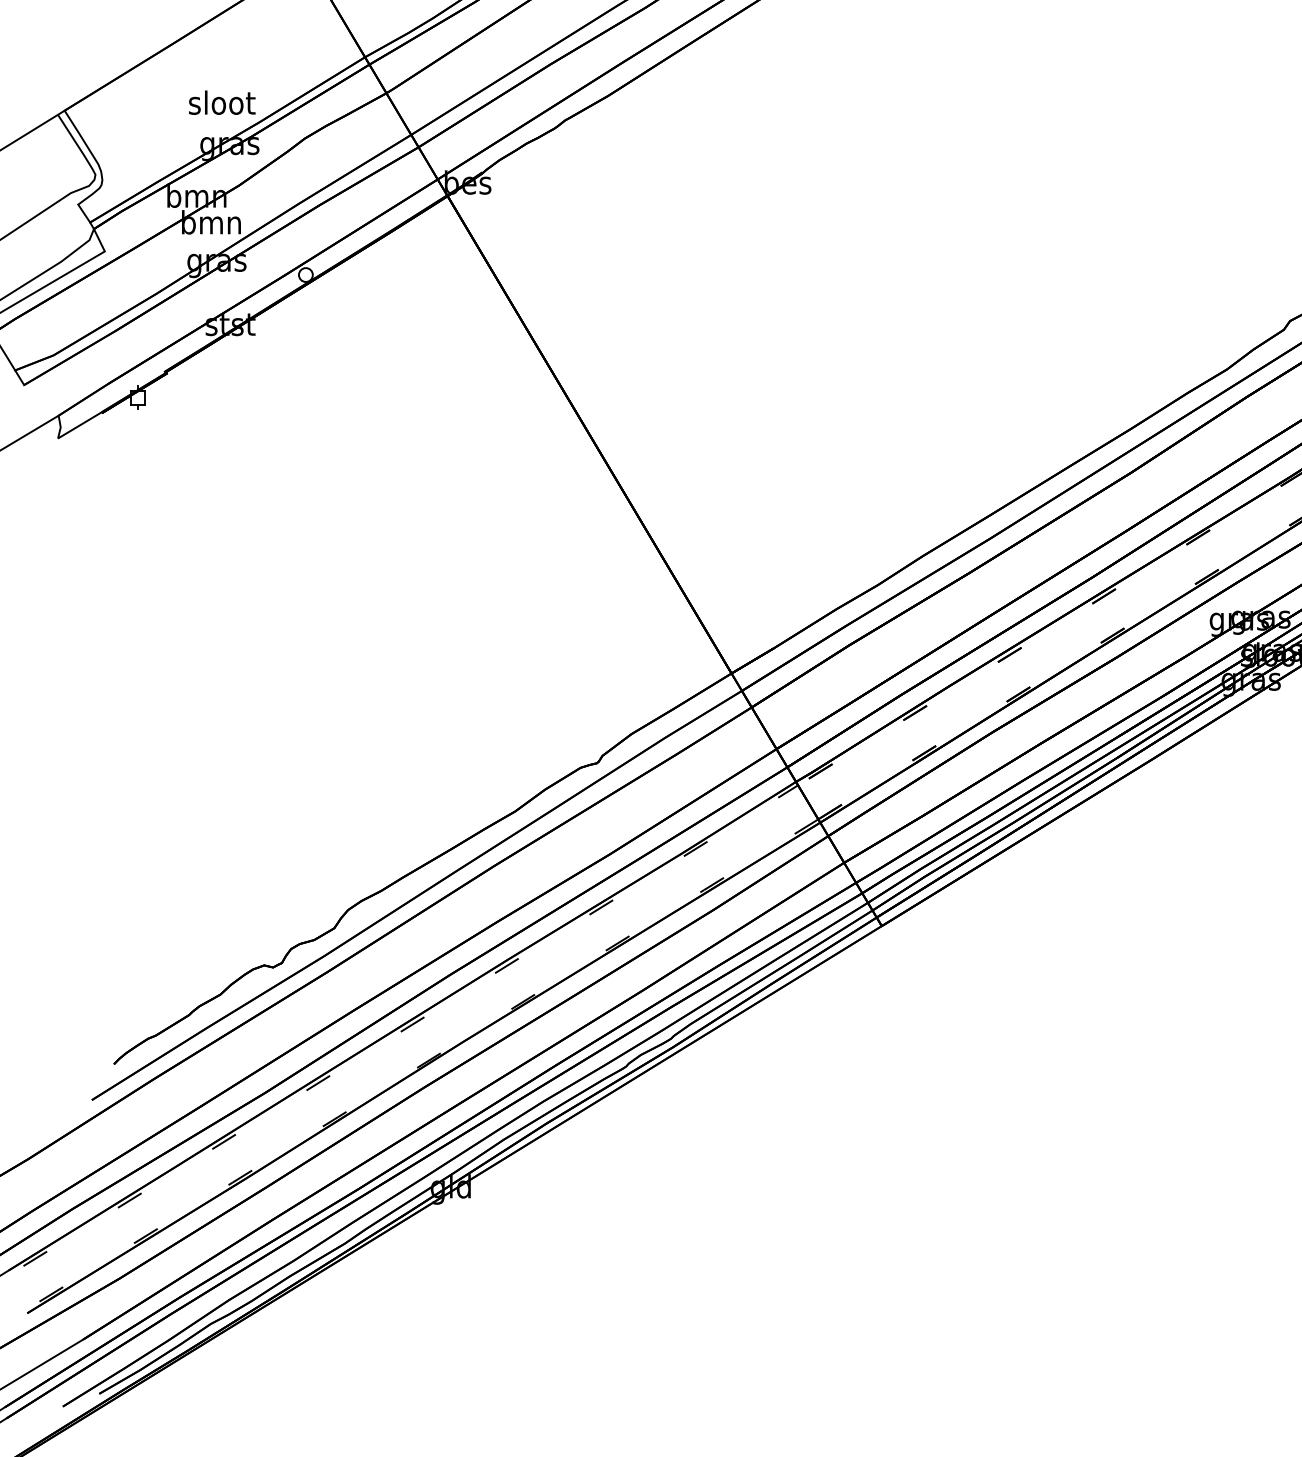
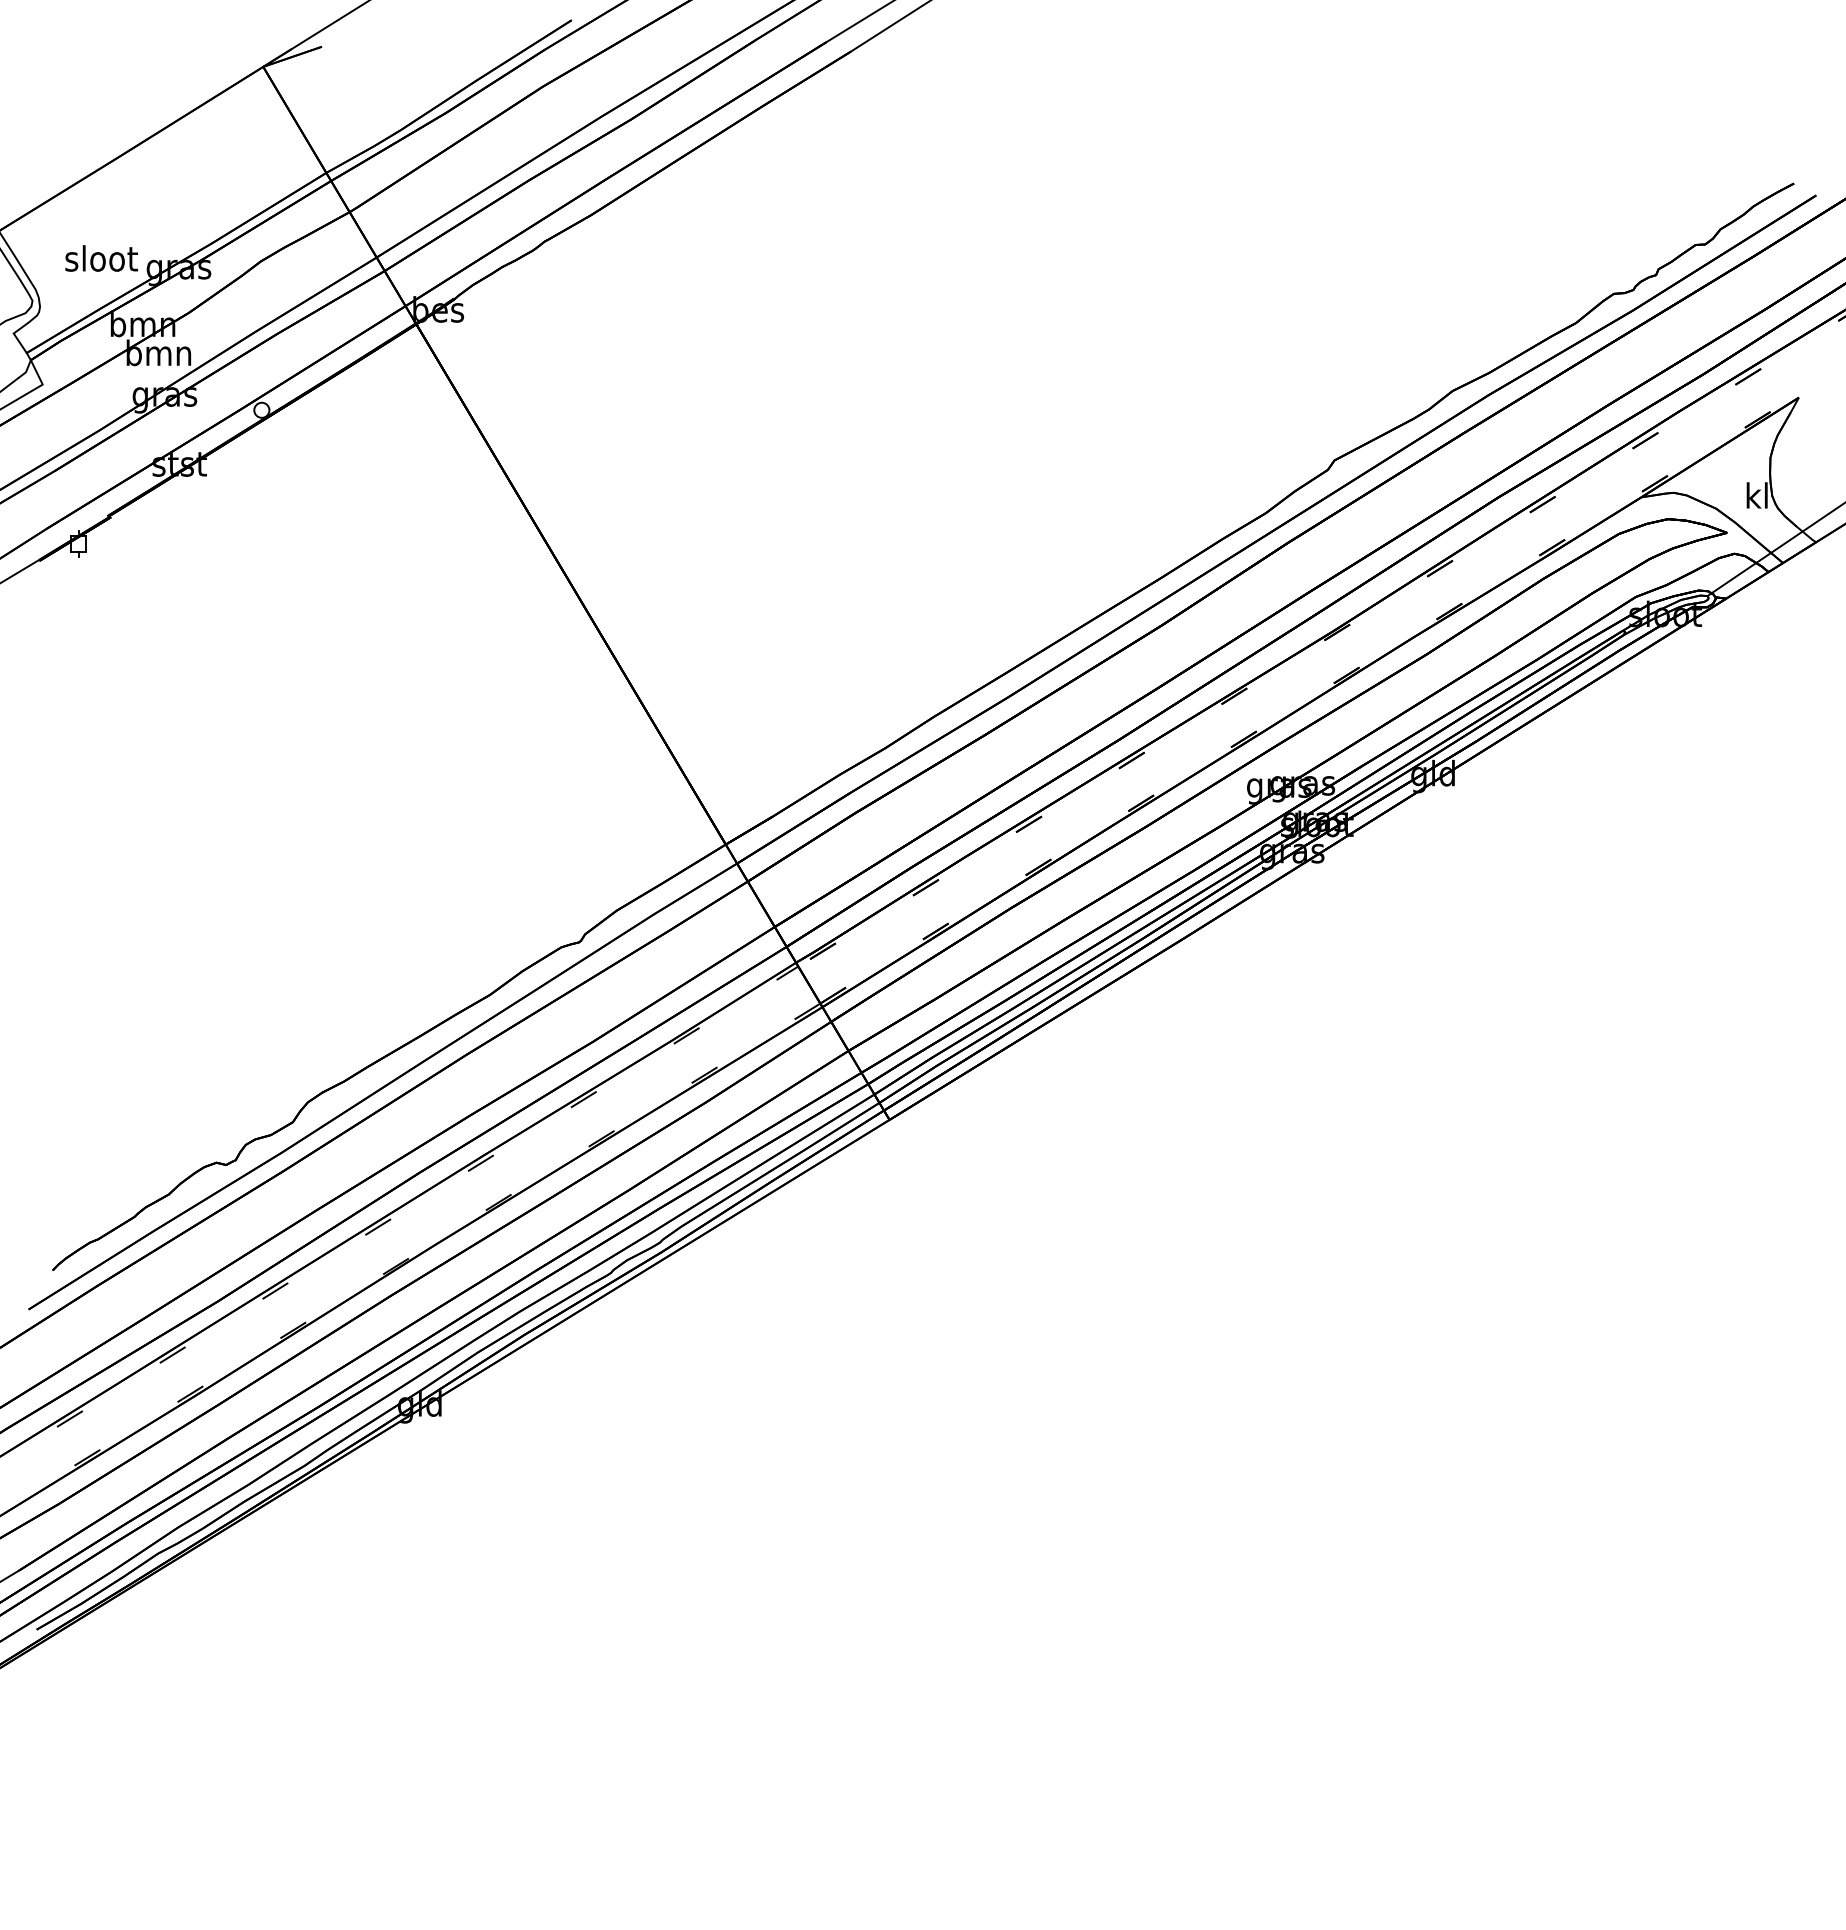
text: (222, 102) -> (101, 258), moved

